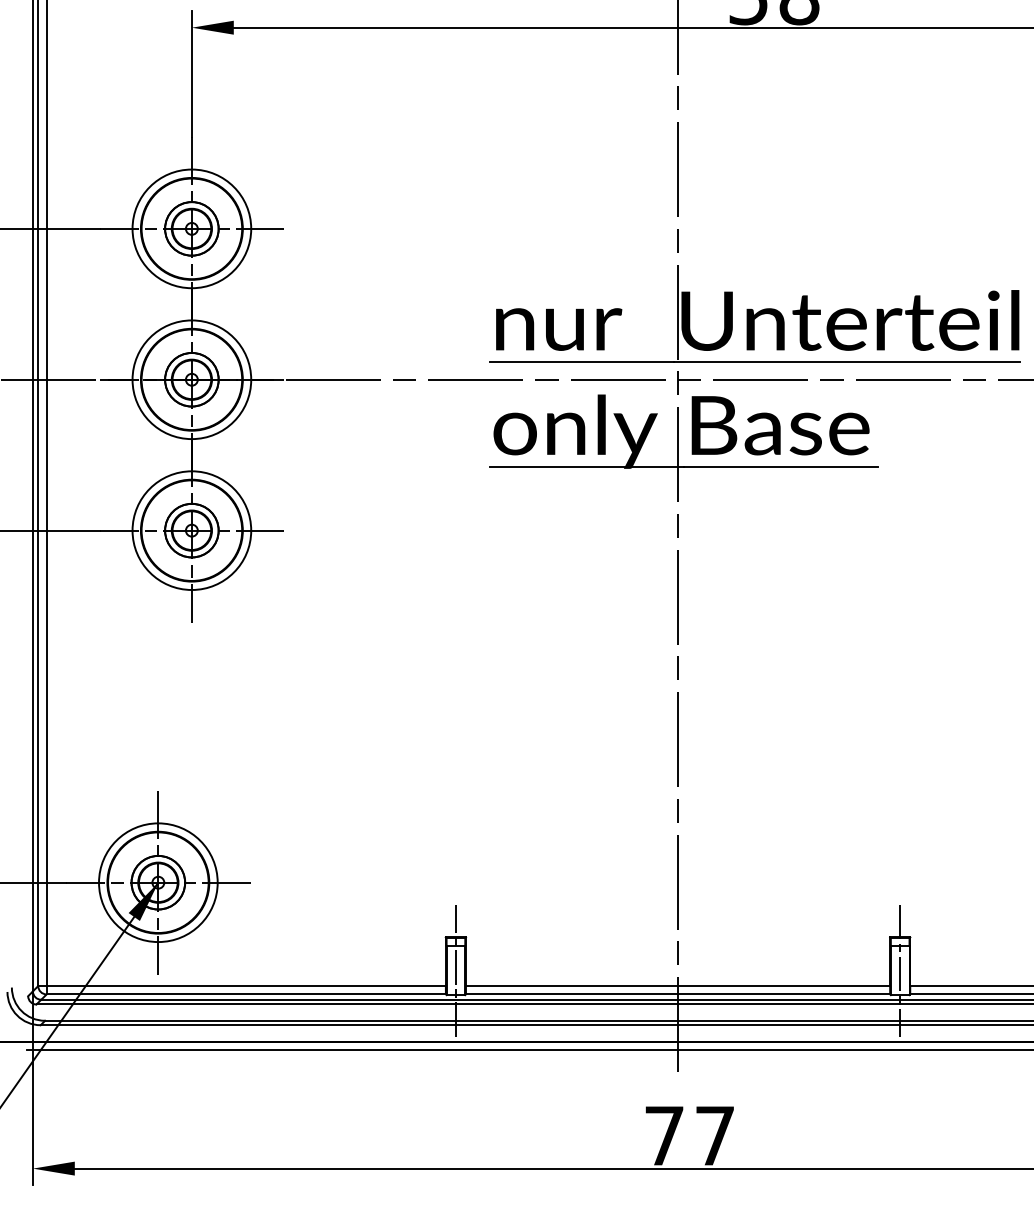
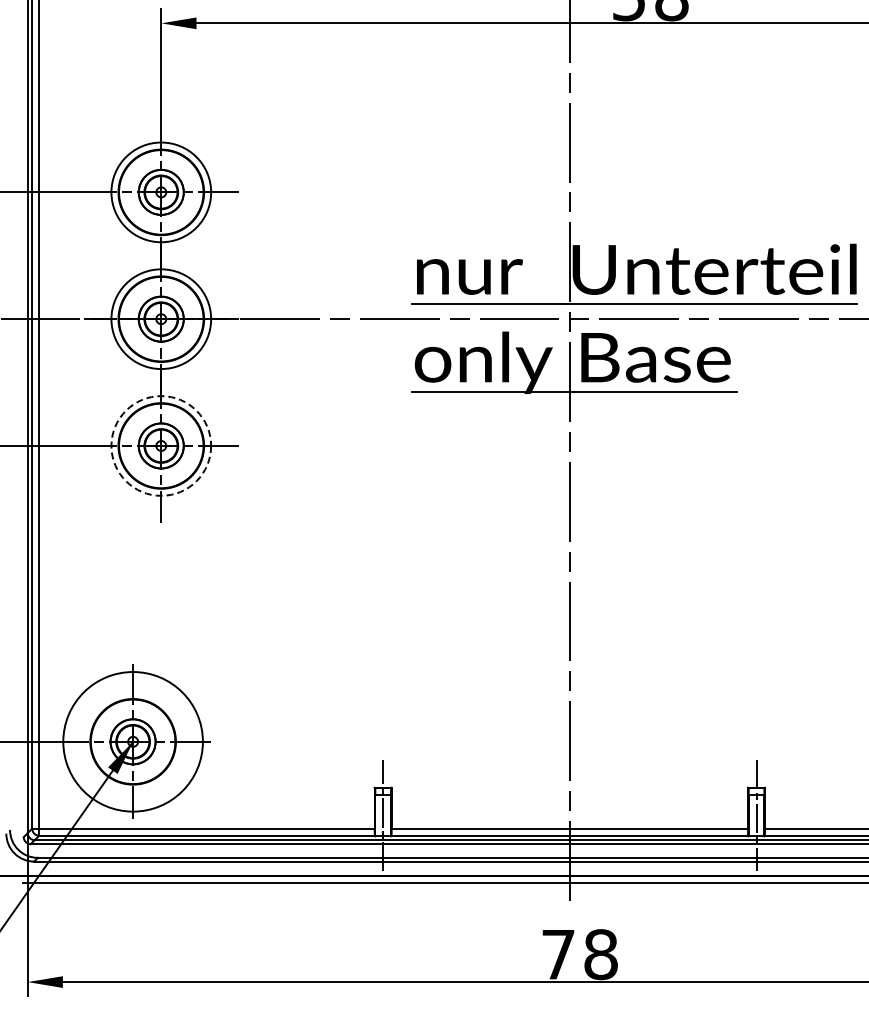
circle: (192, 530) -> (161, 445), solid -> dashed
circle: (157, 882) -> (132, 741), size x1.4
text: (714, 1135) -> (600, 954), 77 -> 78

